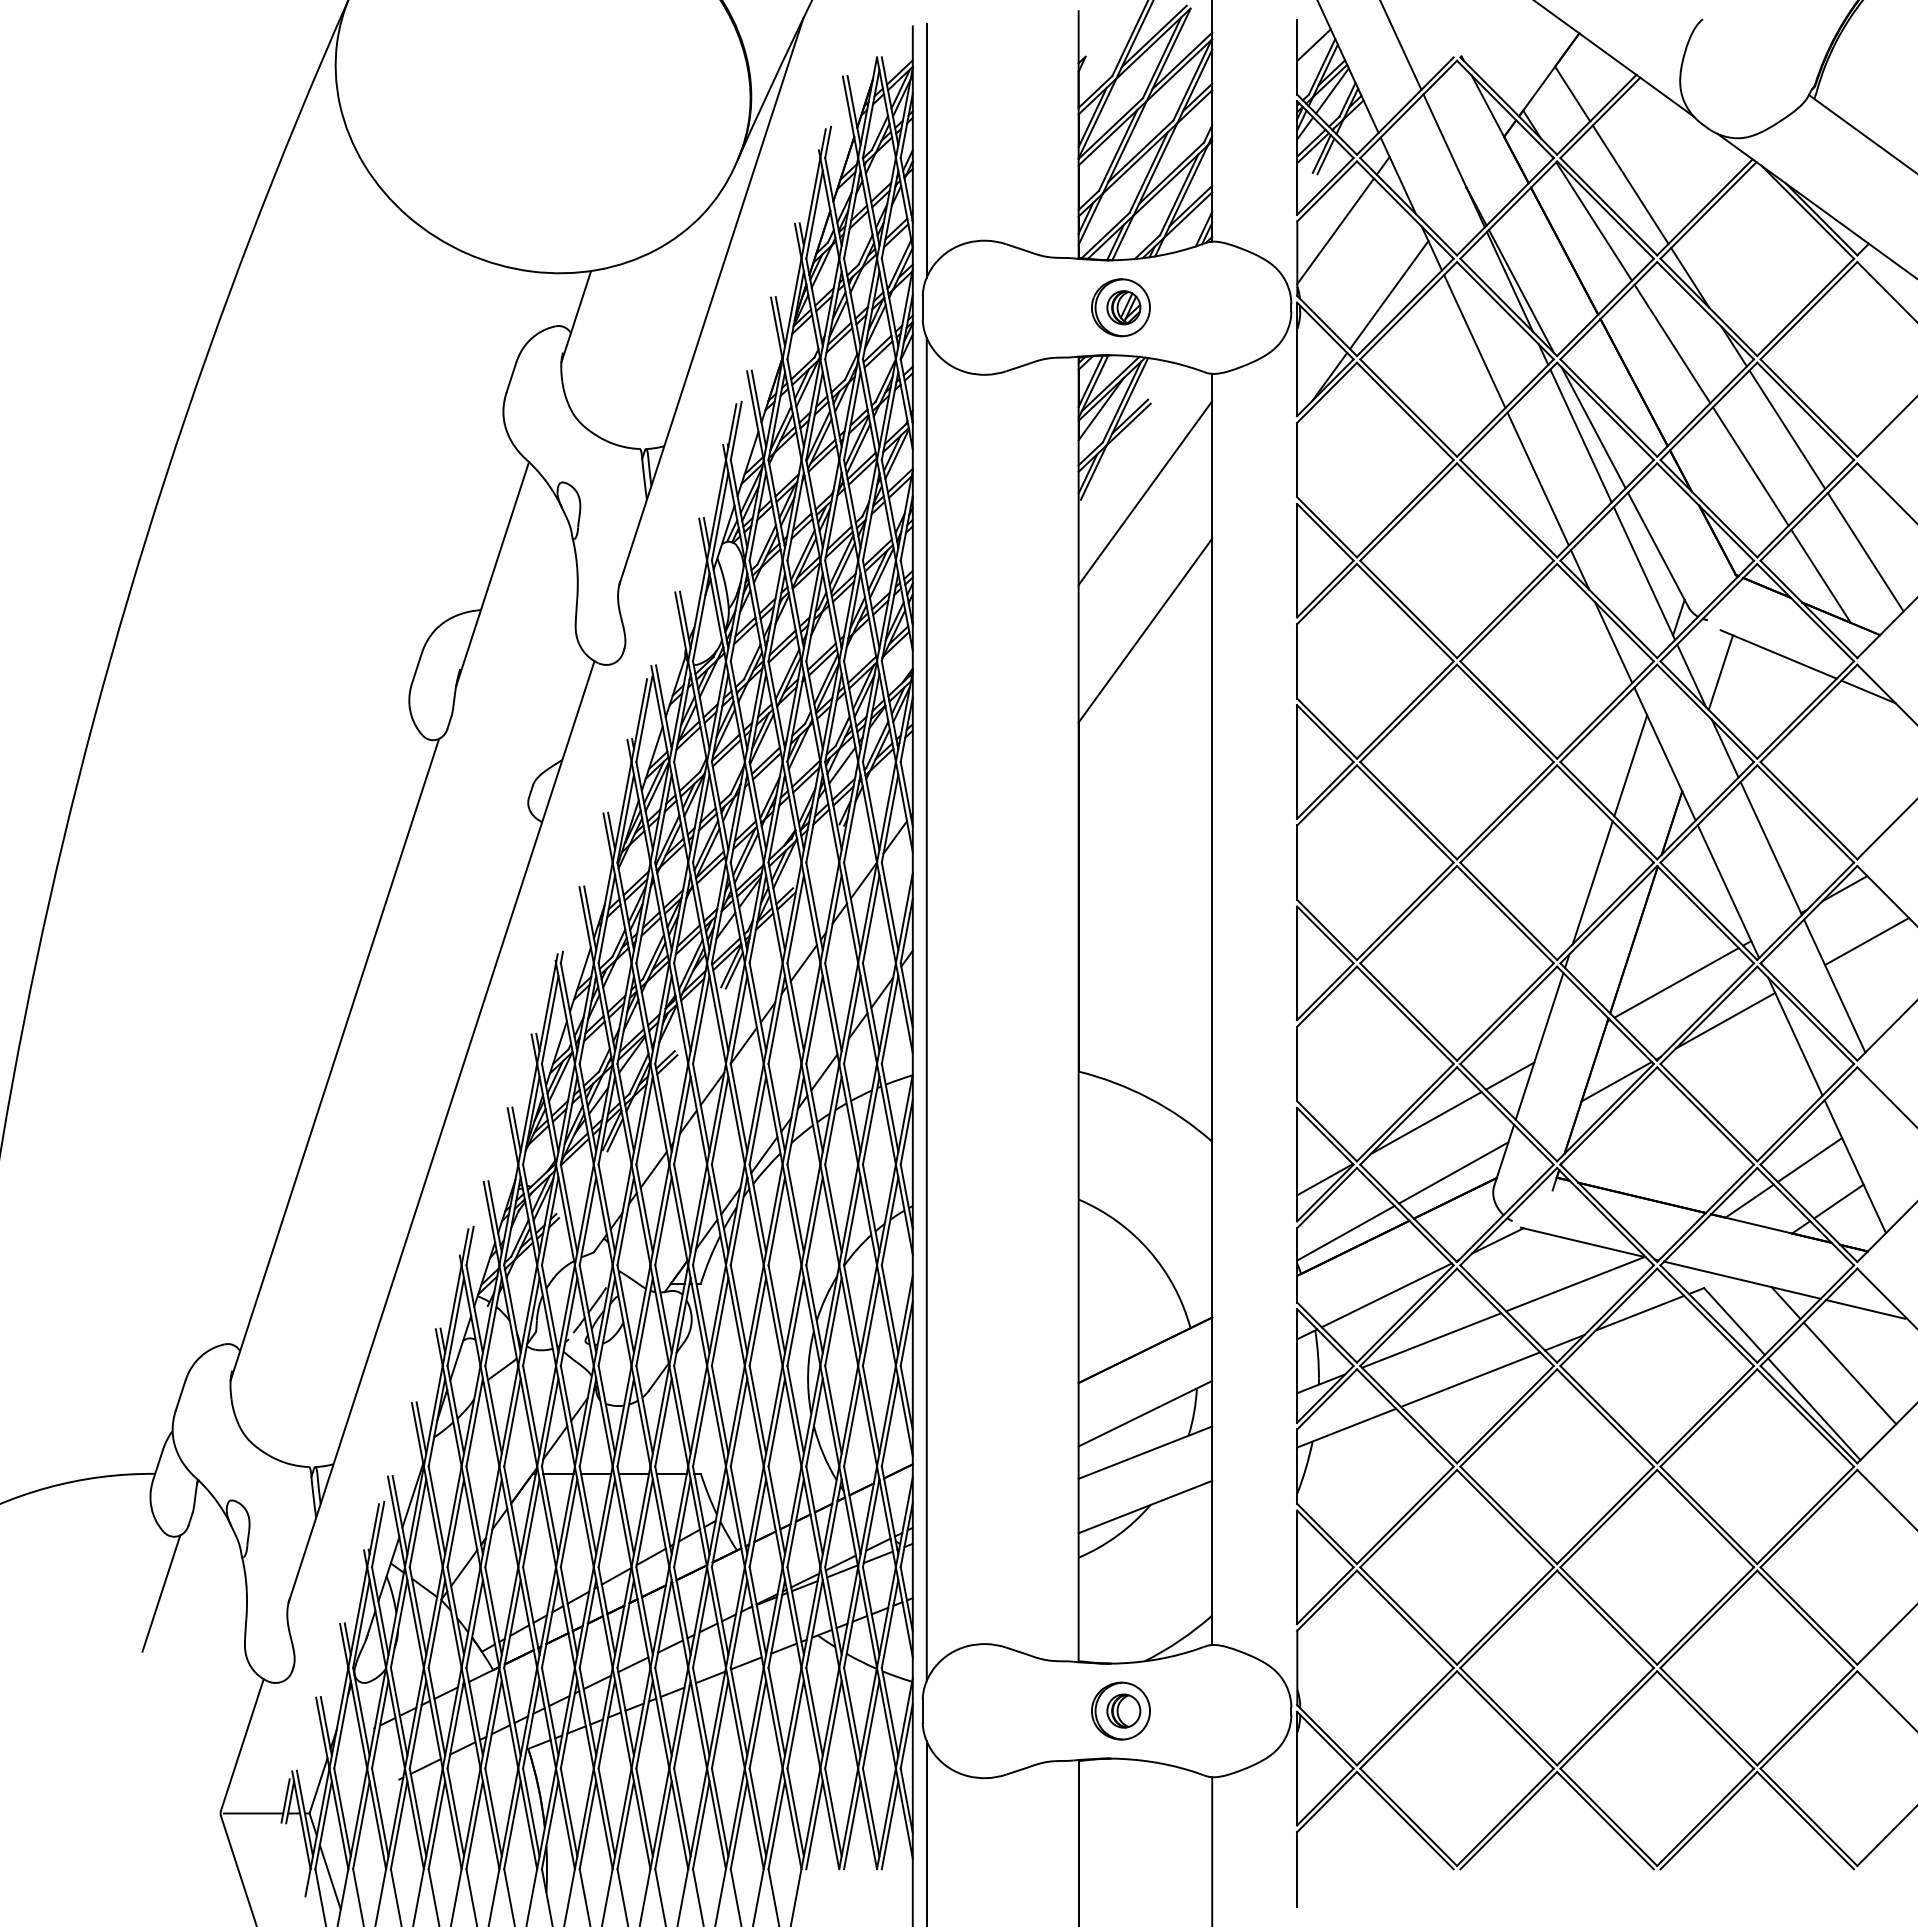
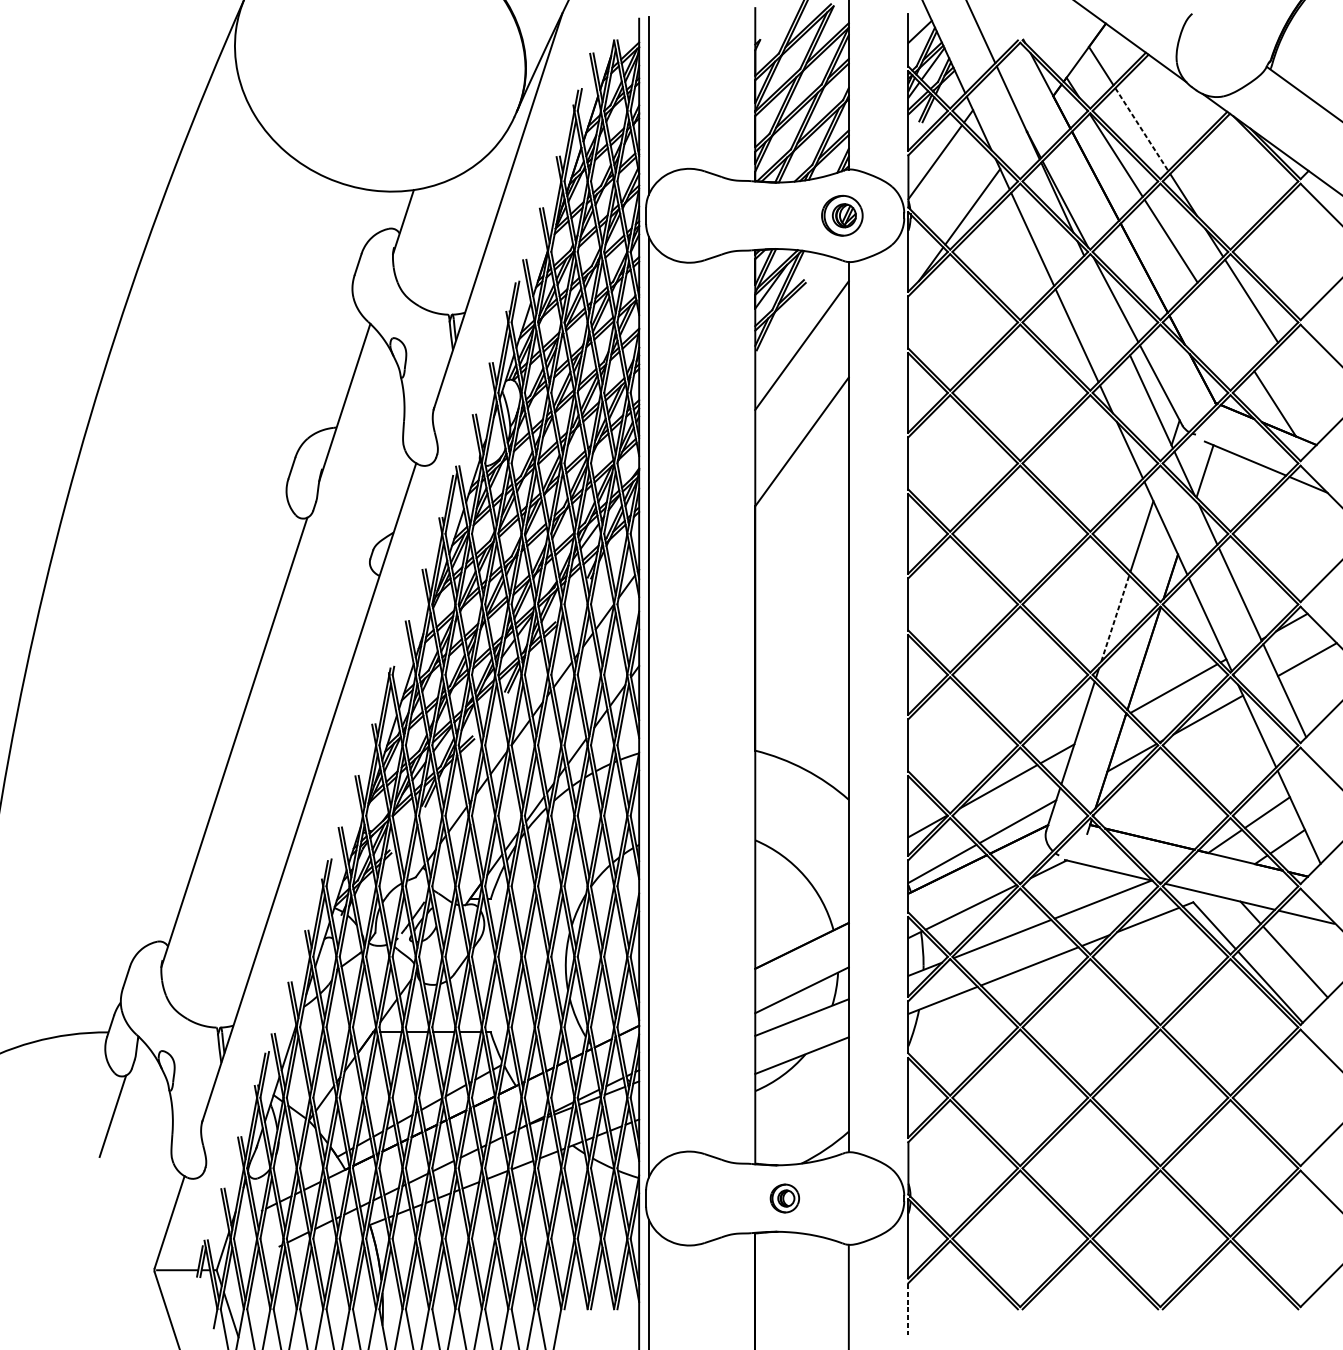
line: (1630, 185) -> (1141, 130), solid -> dashed
part: (1120, 307) -> (842, 215), moved
line: (1580, 435) -> (1106, 305), removed
line: (1750, 466) -> (1225, 326), removed
line: (1865, 552) -> (1306, 387), removed
line: (1592, 882) -> (1115, 618), solid -> dashed
part: (1120, 1710) -> (784, 1198), size x0.7
line: (1297, 1868) -> (908, 1308), solid -> dashed

